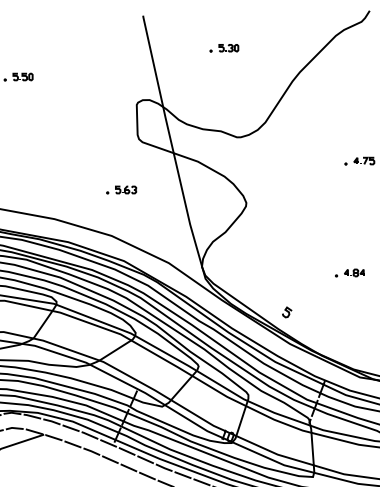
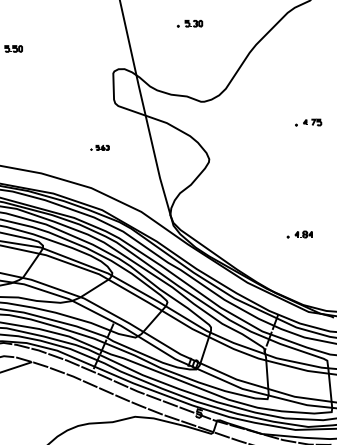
part: (121, 189) -> (99, 147), size x0.7
part: (349, 272) -> (299, 234), moved
curve: (286, 311) -> (244, 254), removed

